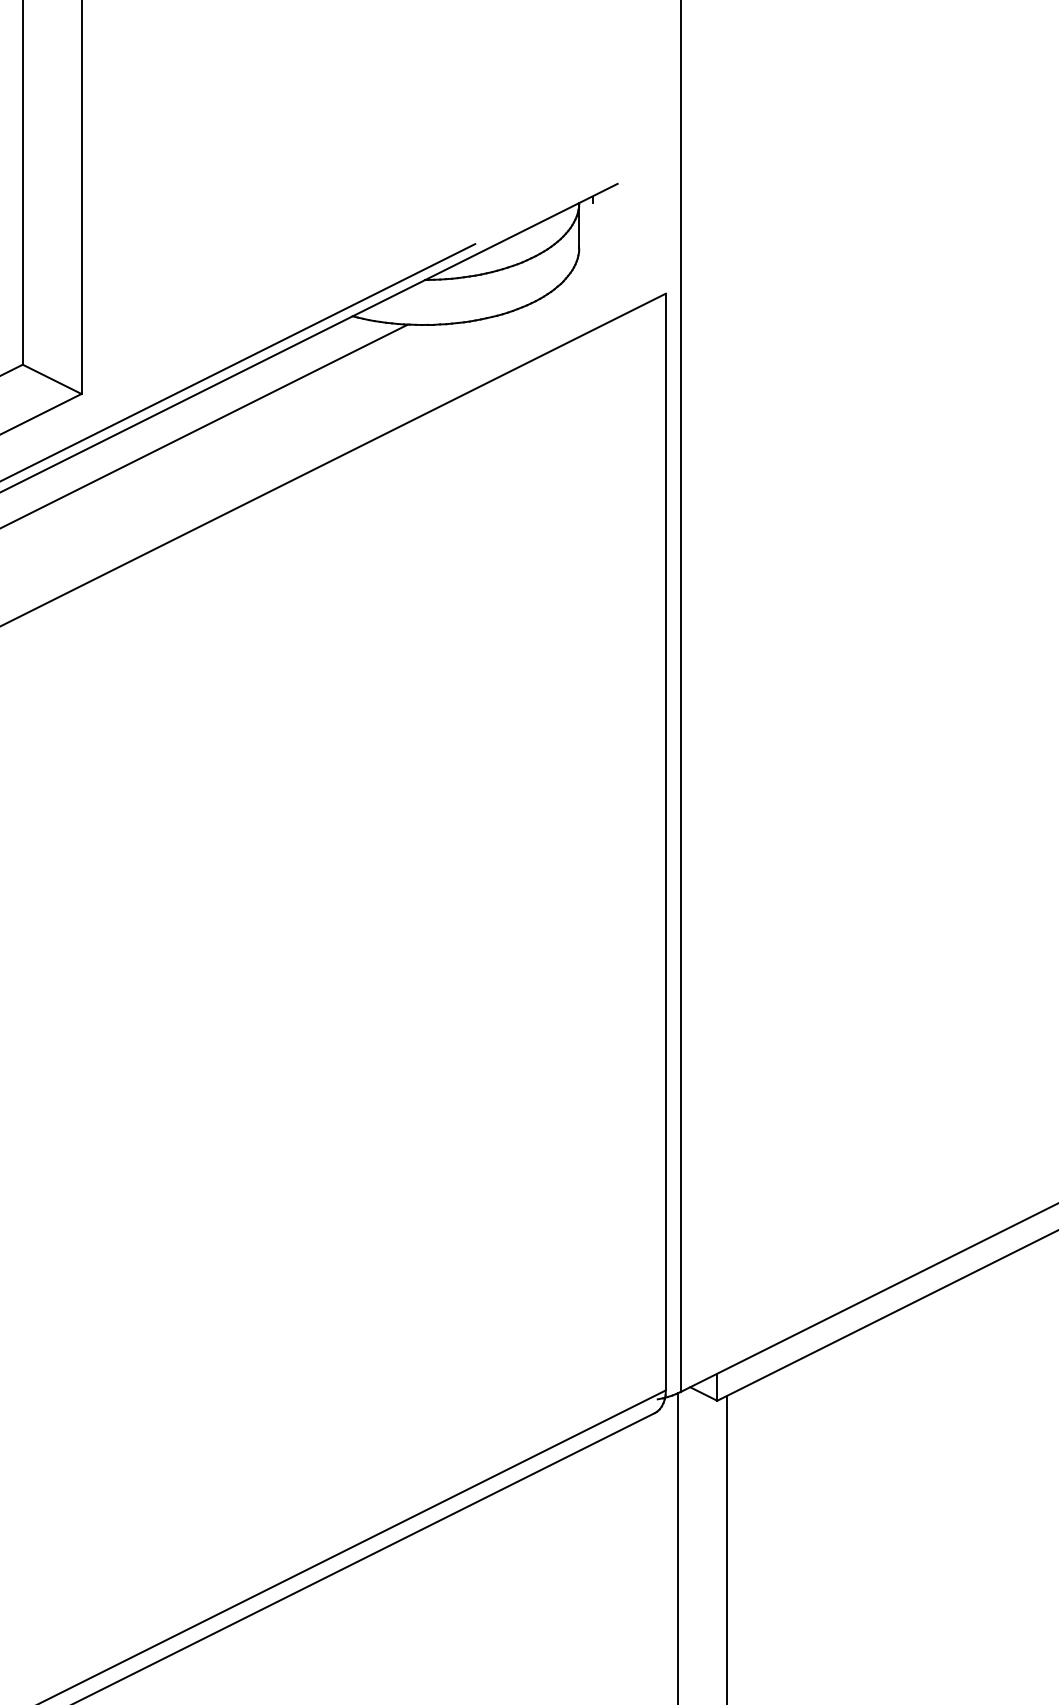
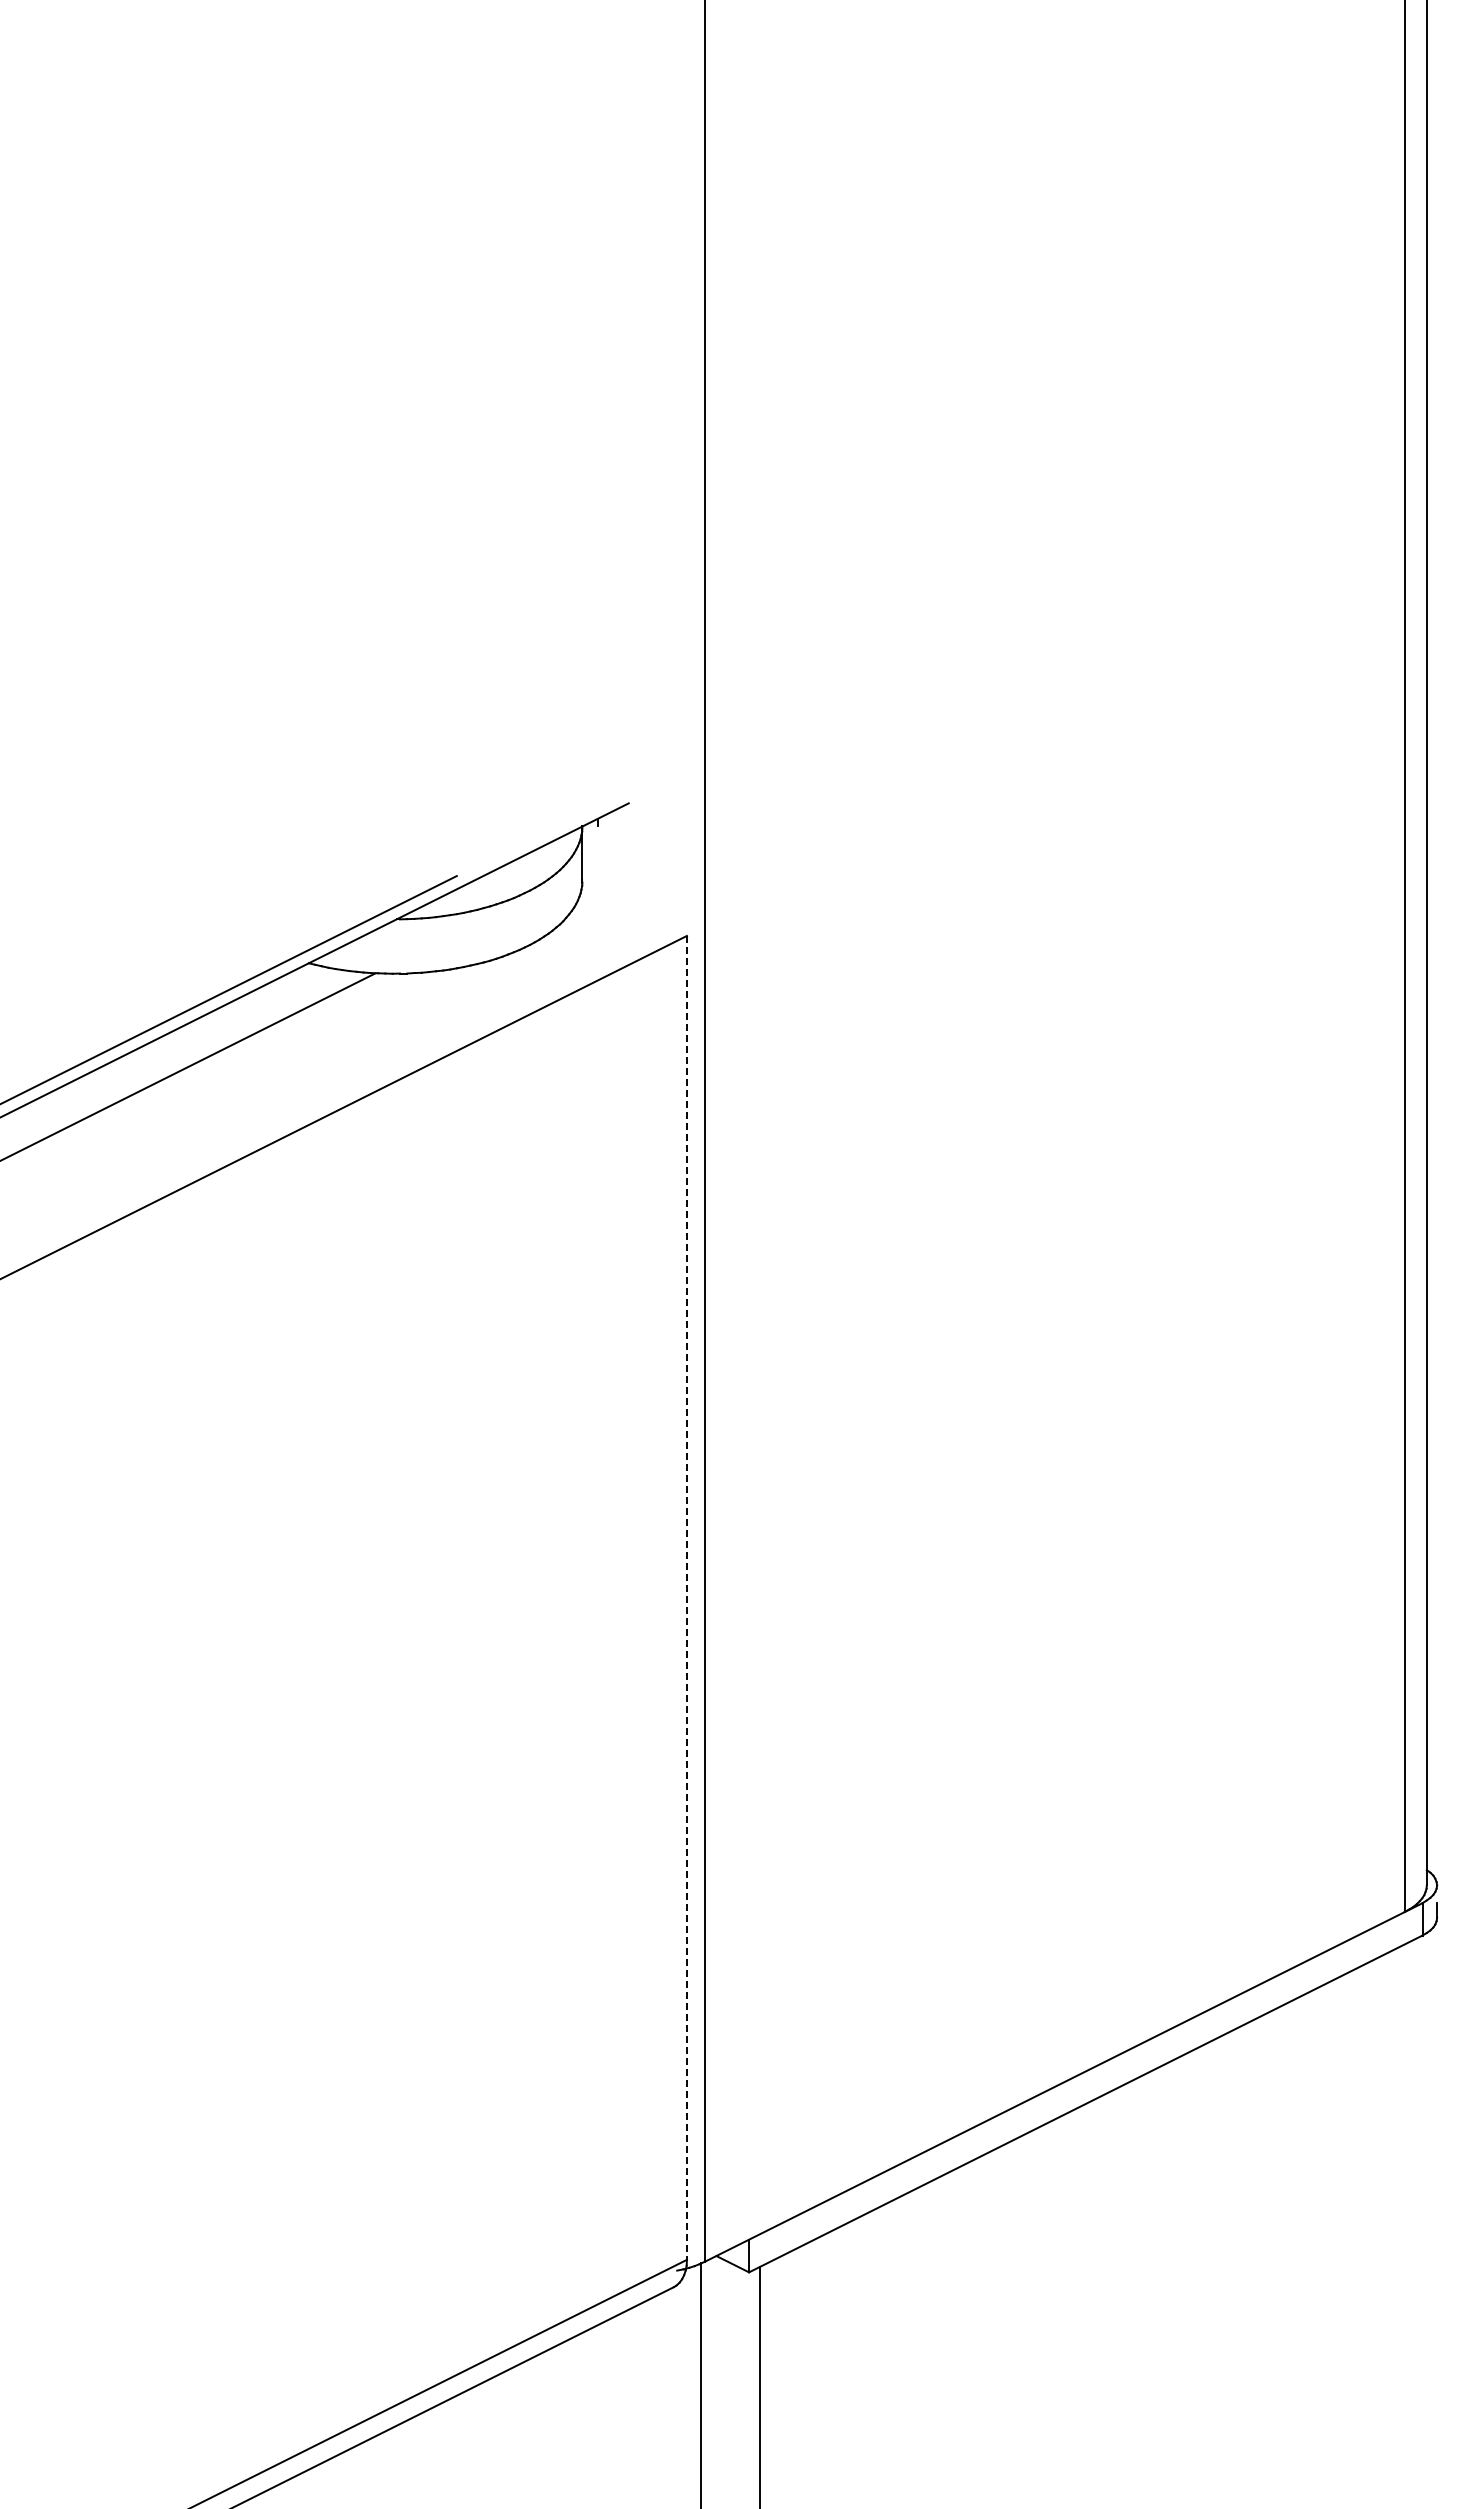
line: (665, 841) -> (686, 1597), solid -> dashed

